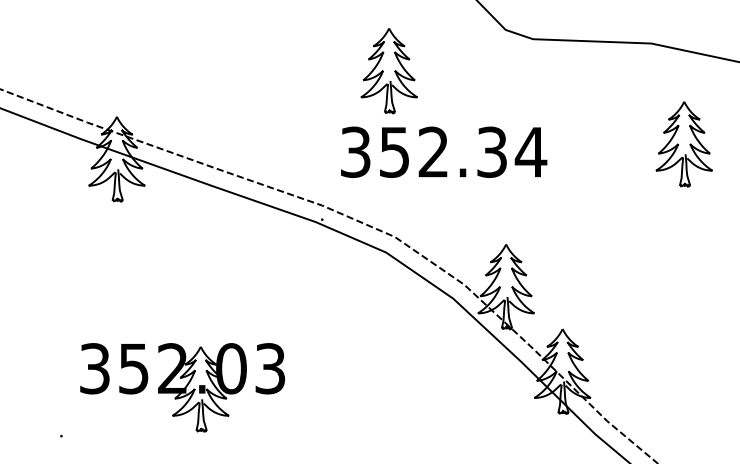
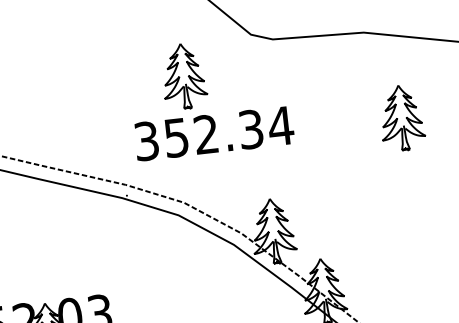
part: (388, 71) -> (183, 76), moved
part: (683, 144) -> (401, 118), moved

